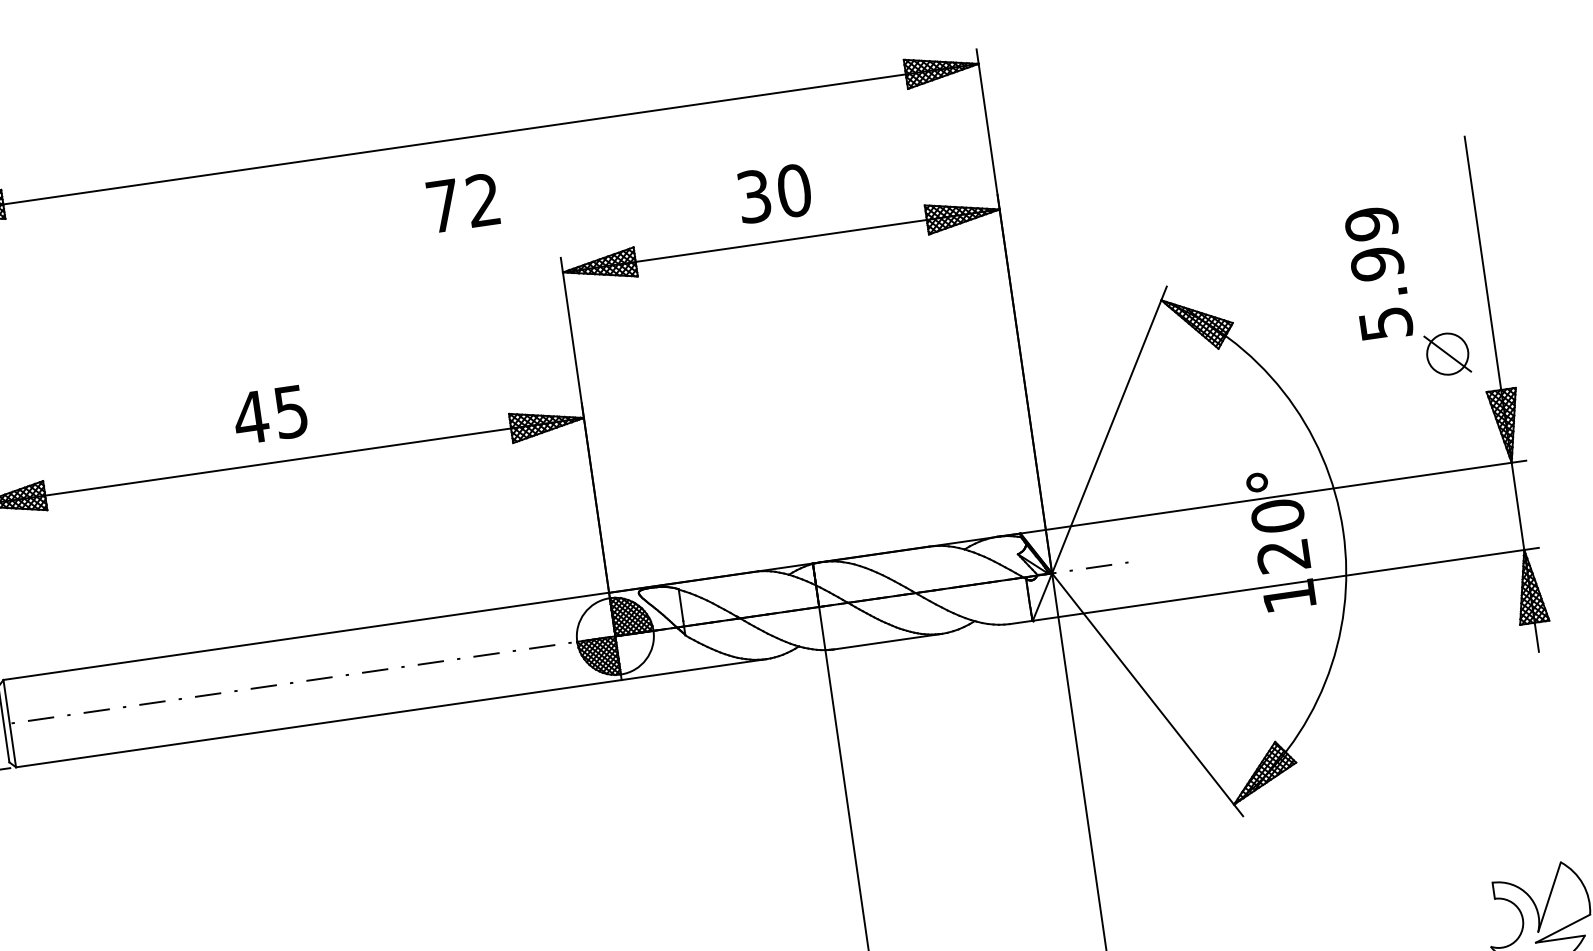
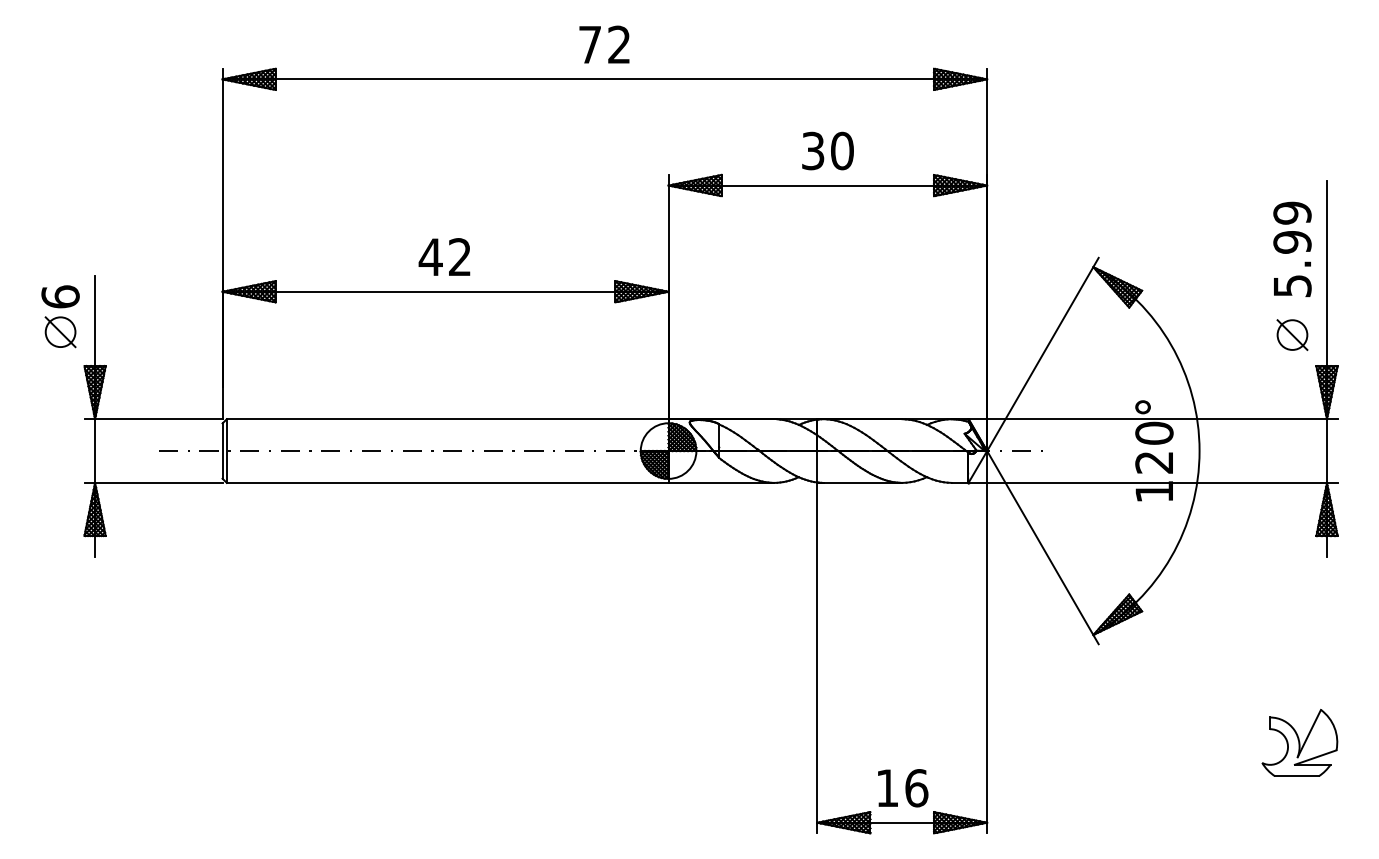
text: (463, 202) -> (604, 44), moved
text: (1378, 273) -> (1292, 249), moved
text: (290, 412) -> (459, 257), 45 -> 42

